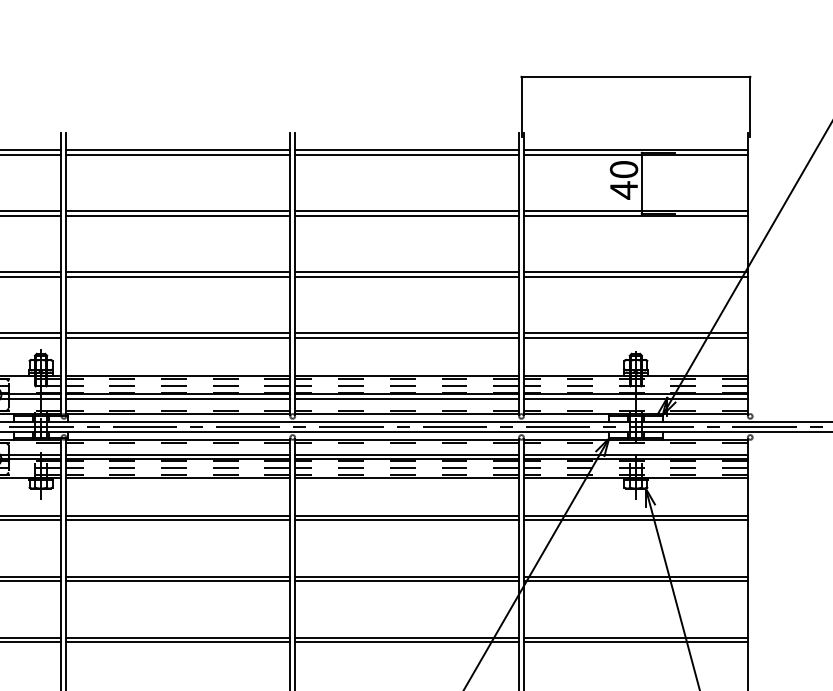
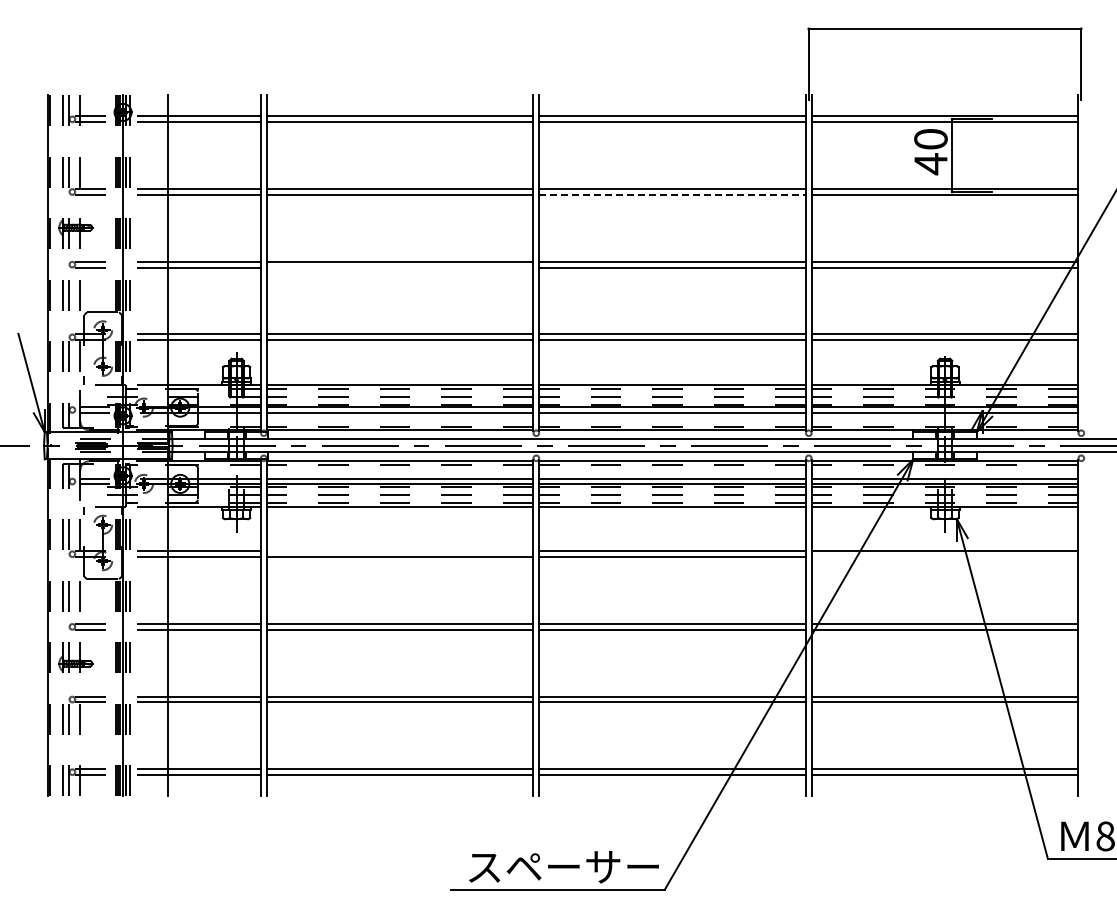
line: (407, 215) -> (673, 194), solid -> dashed
line: (177, 277) -> (399, 267), removed
line: (177, 515) -> (399, 551), removed
line: (635, 520) -> (944, 557), removed

